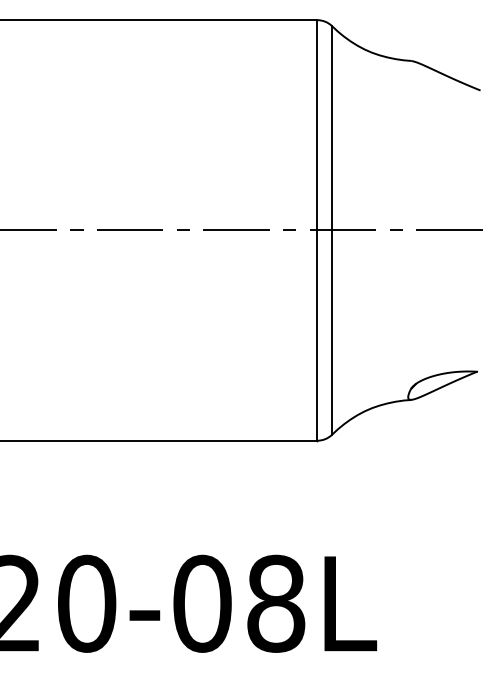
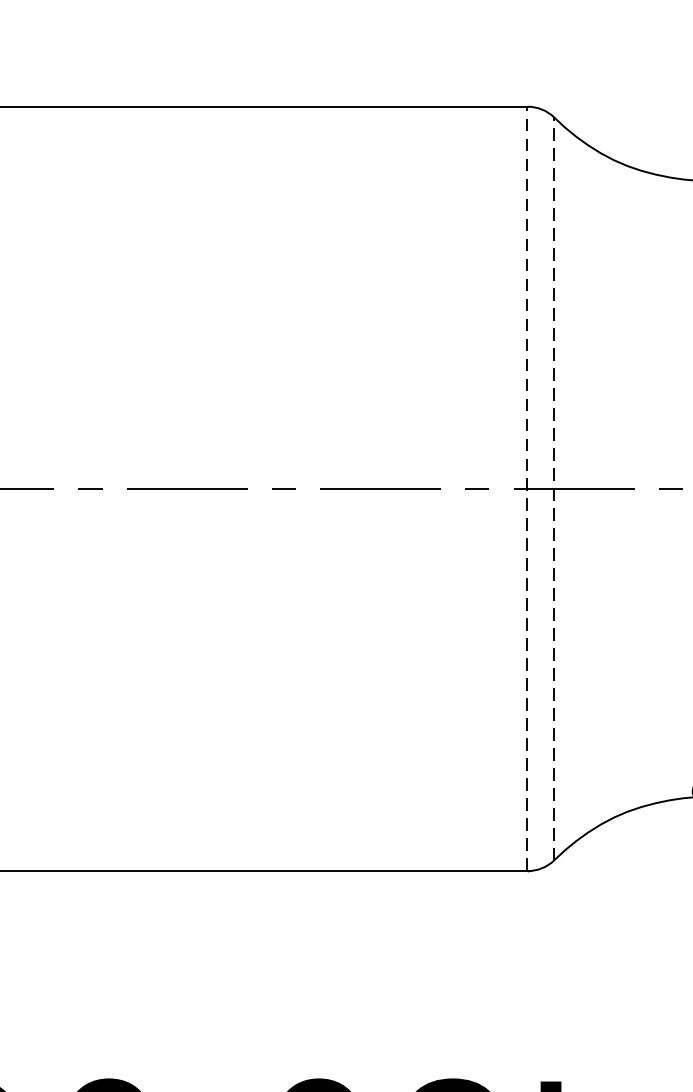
line: (316, 229) -> (525, 487), solid -> dashed
line: (331, 229) -> (553, 487), solid -> dashed

